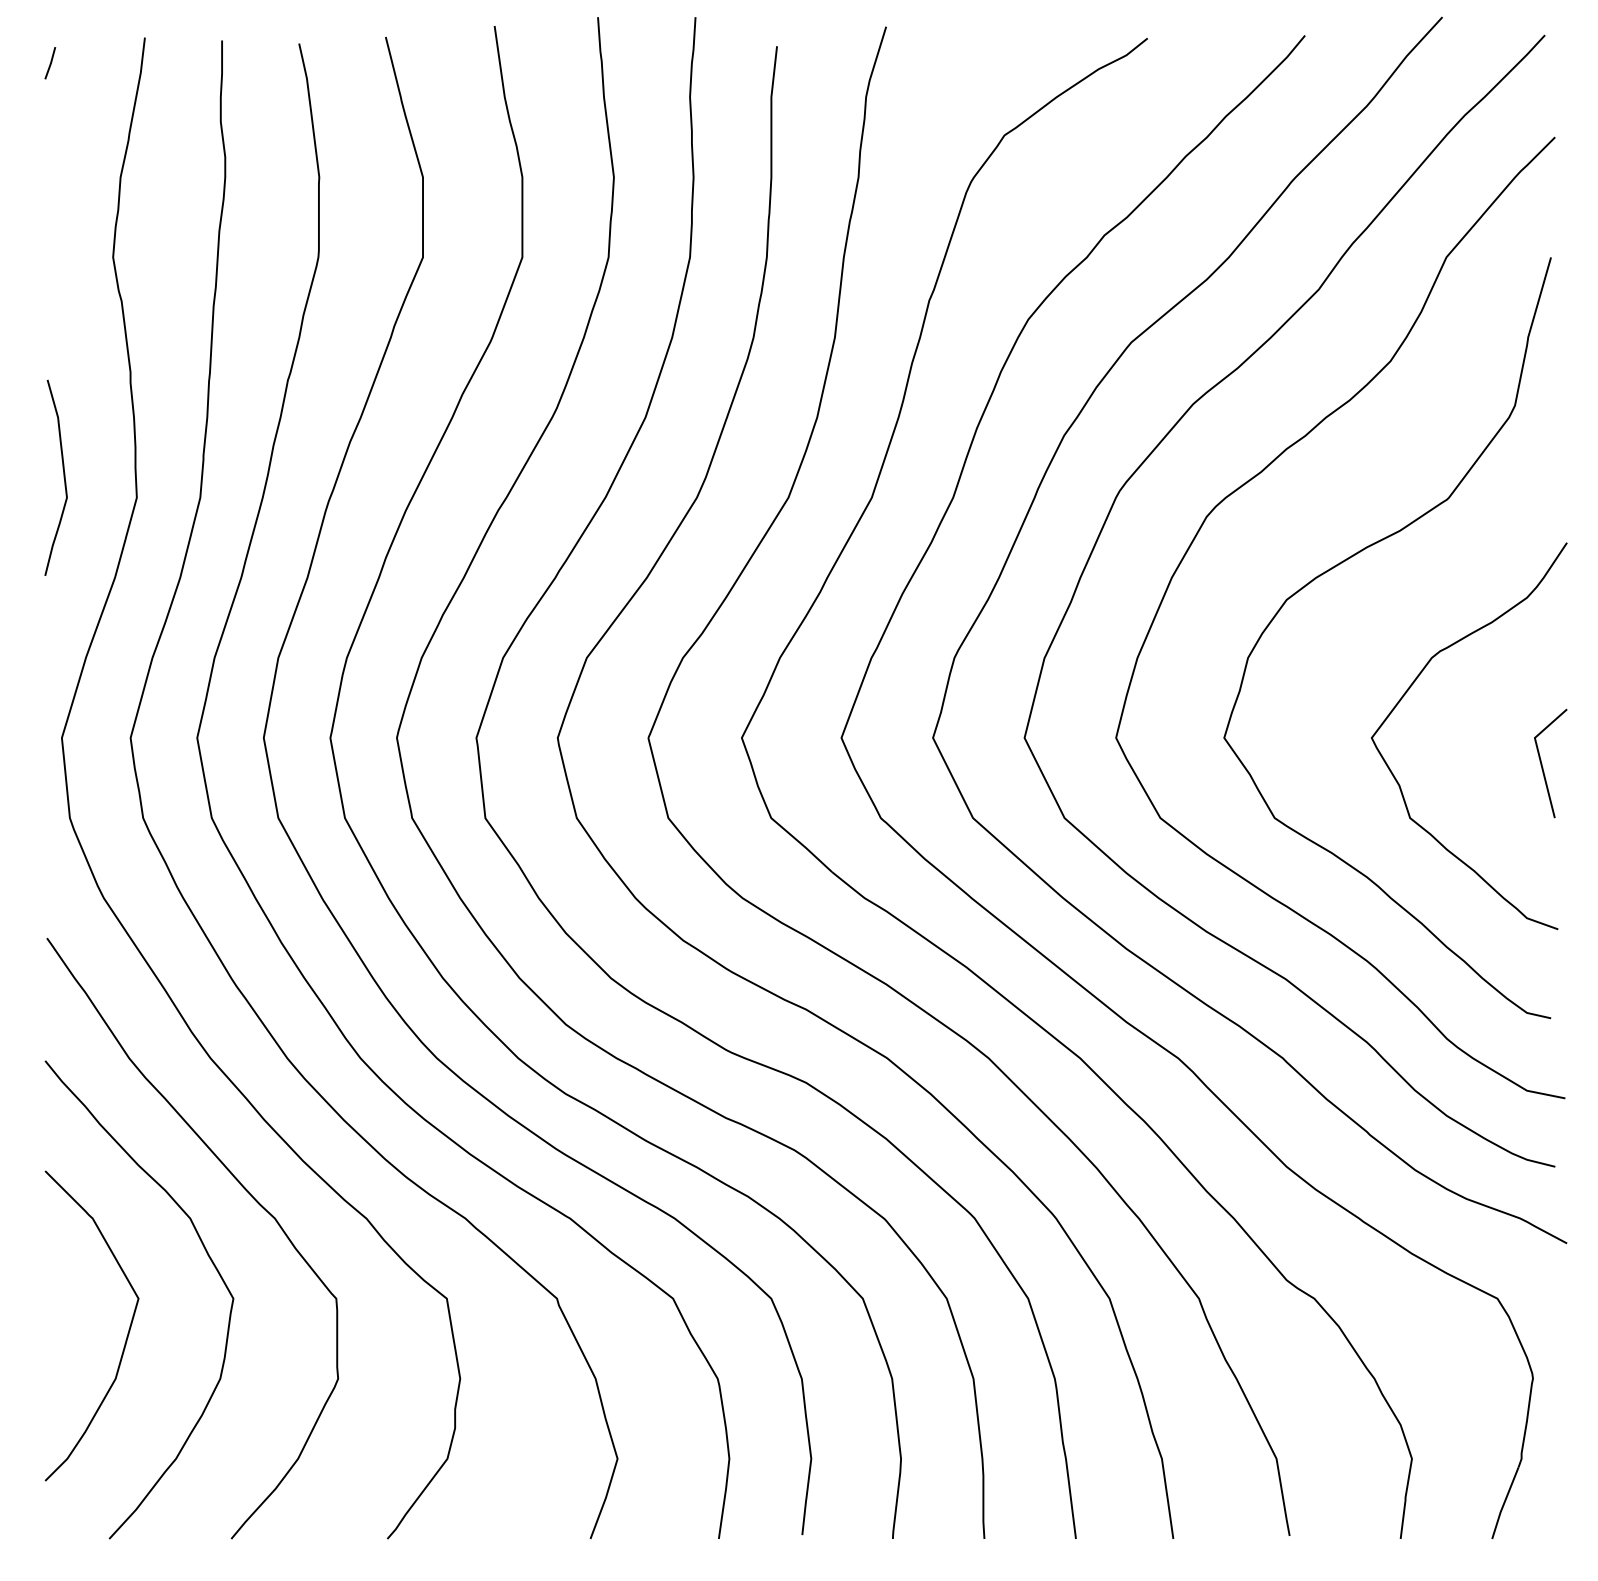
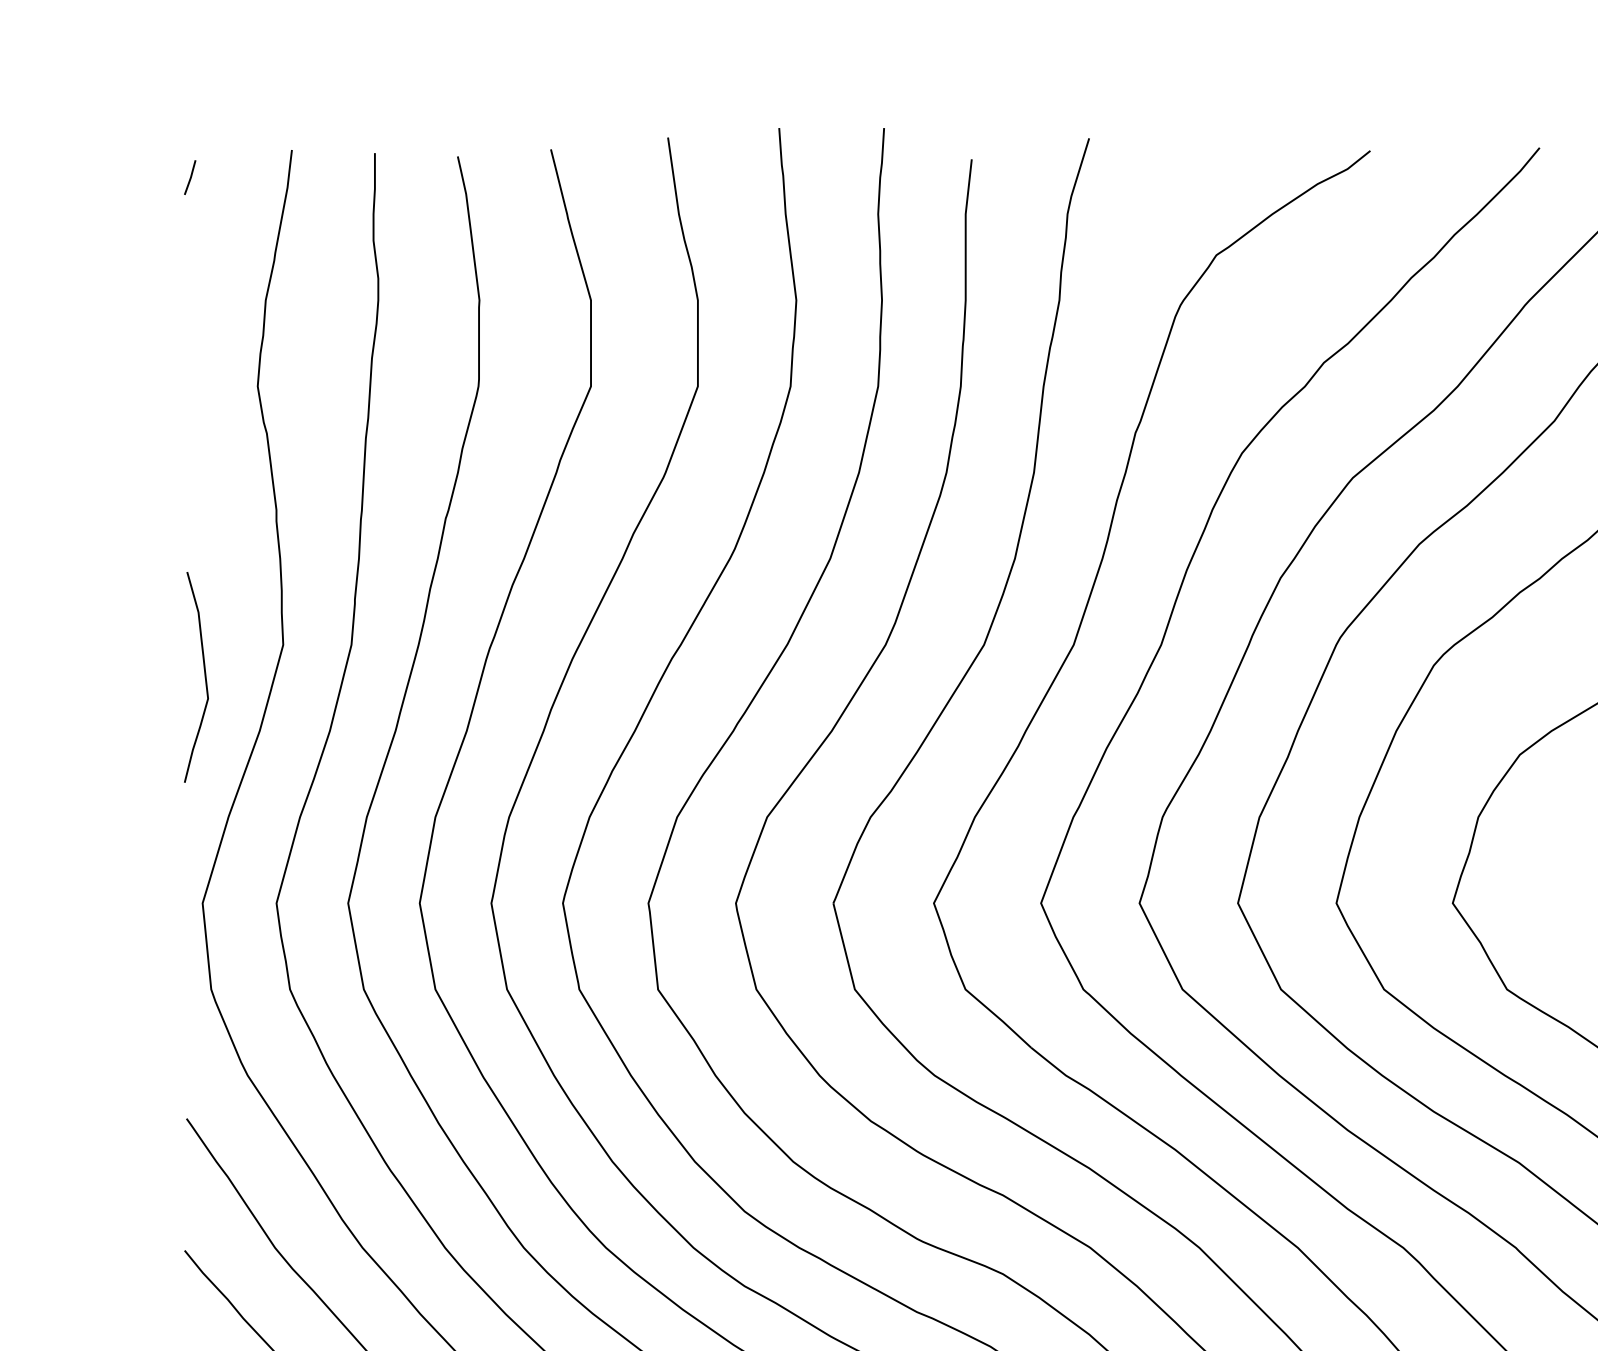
curve: (63, 477) -> (204, 676), moved

